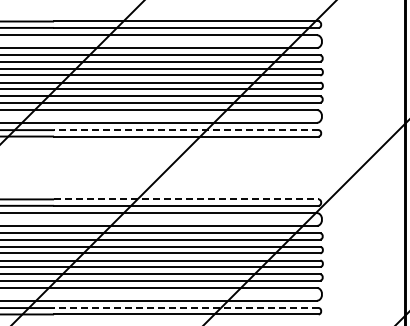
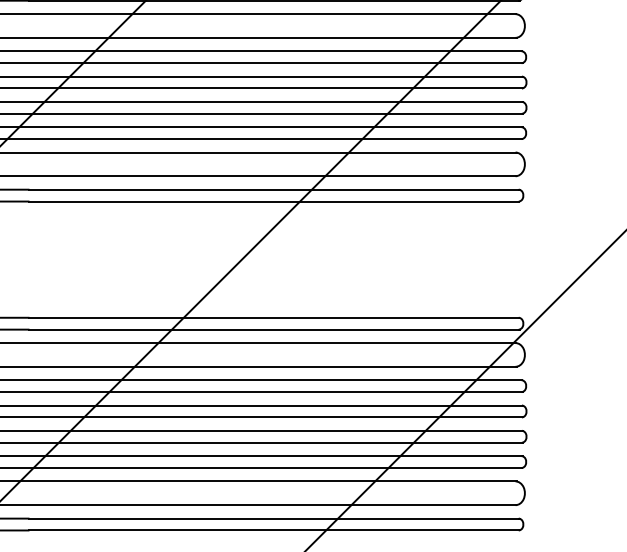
line: (185, 130) -> (272, 190), dashed -> solid
line: (186, 199) -> (274, 317), dashed -> solid
line: (185, 308) -> (272, 519), dashed -> solid

